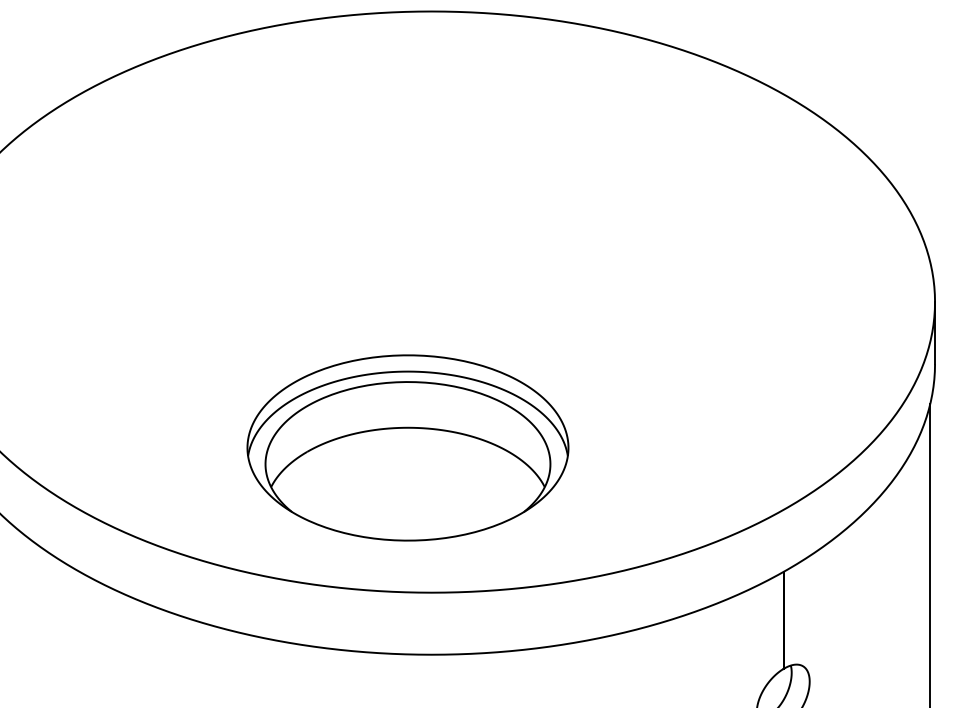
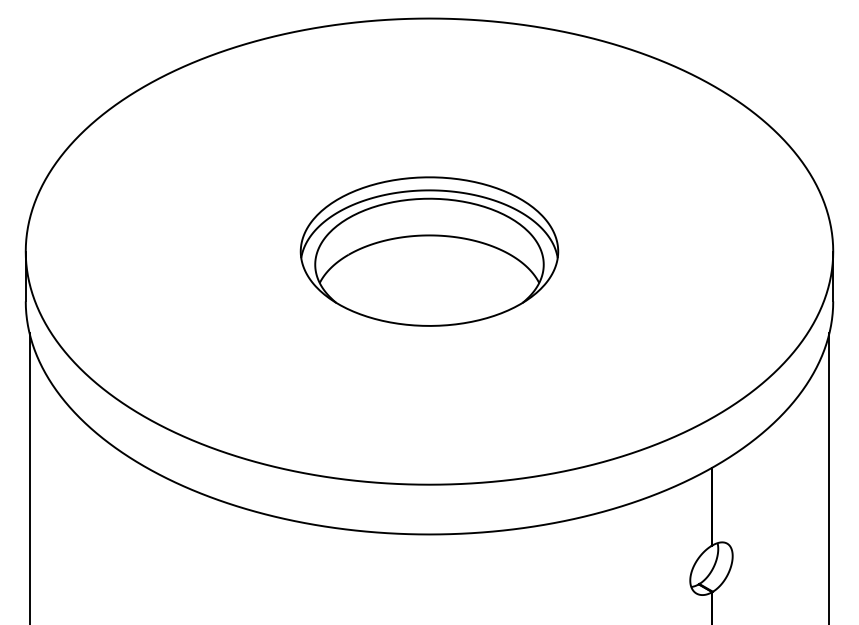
part: (407, 447) -> (429, 251), moved

